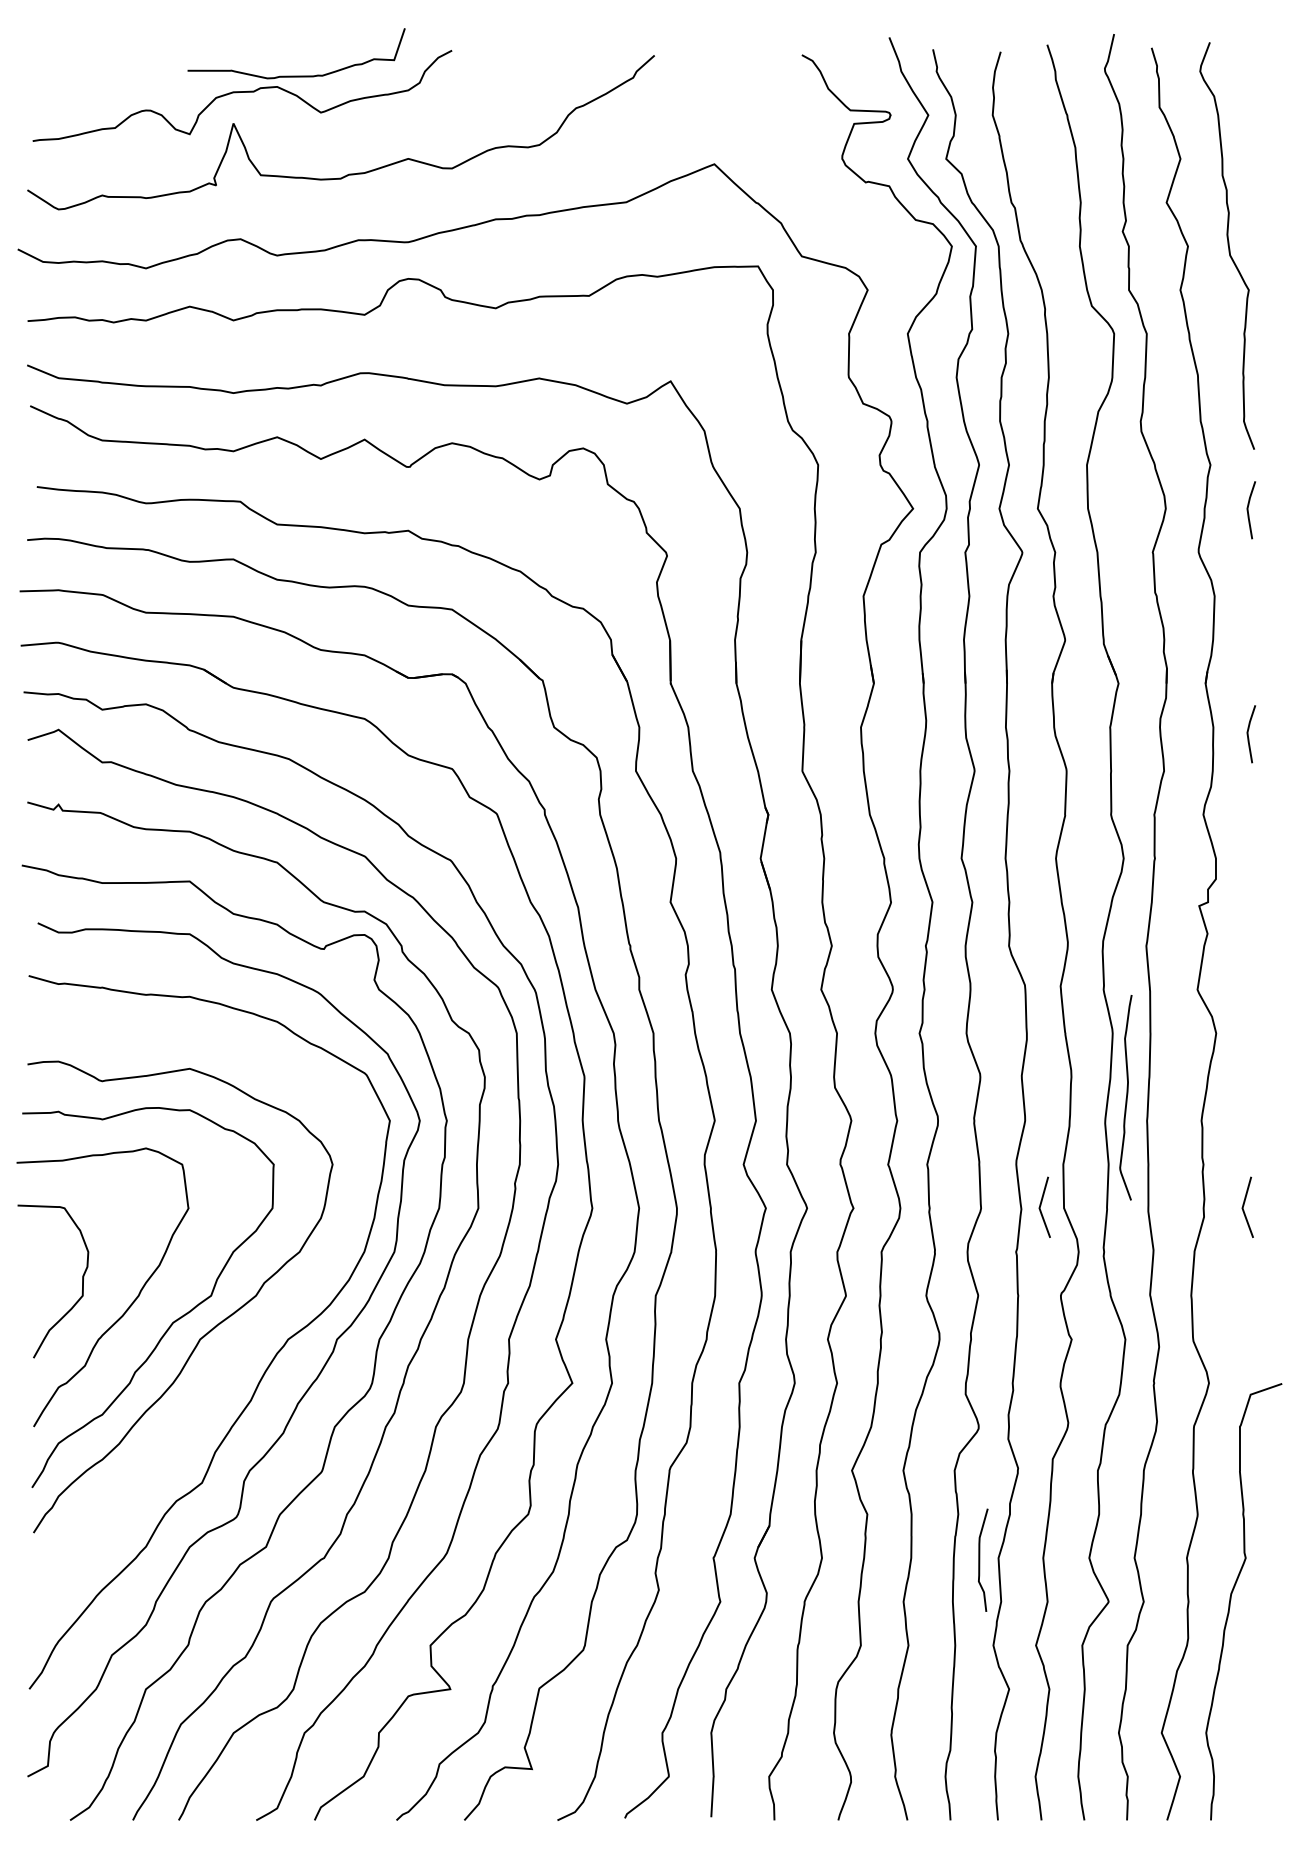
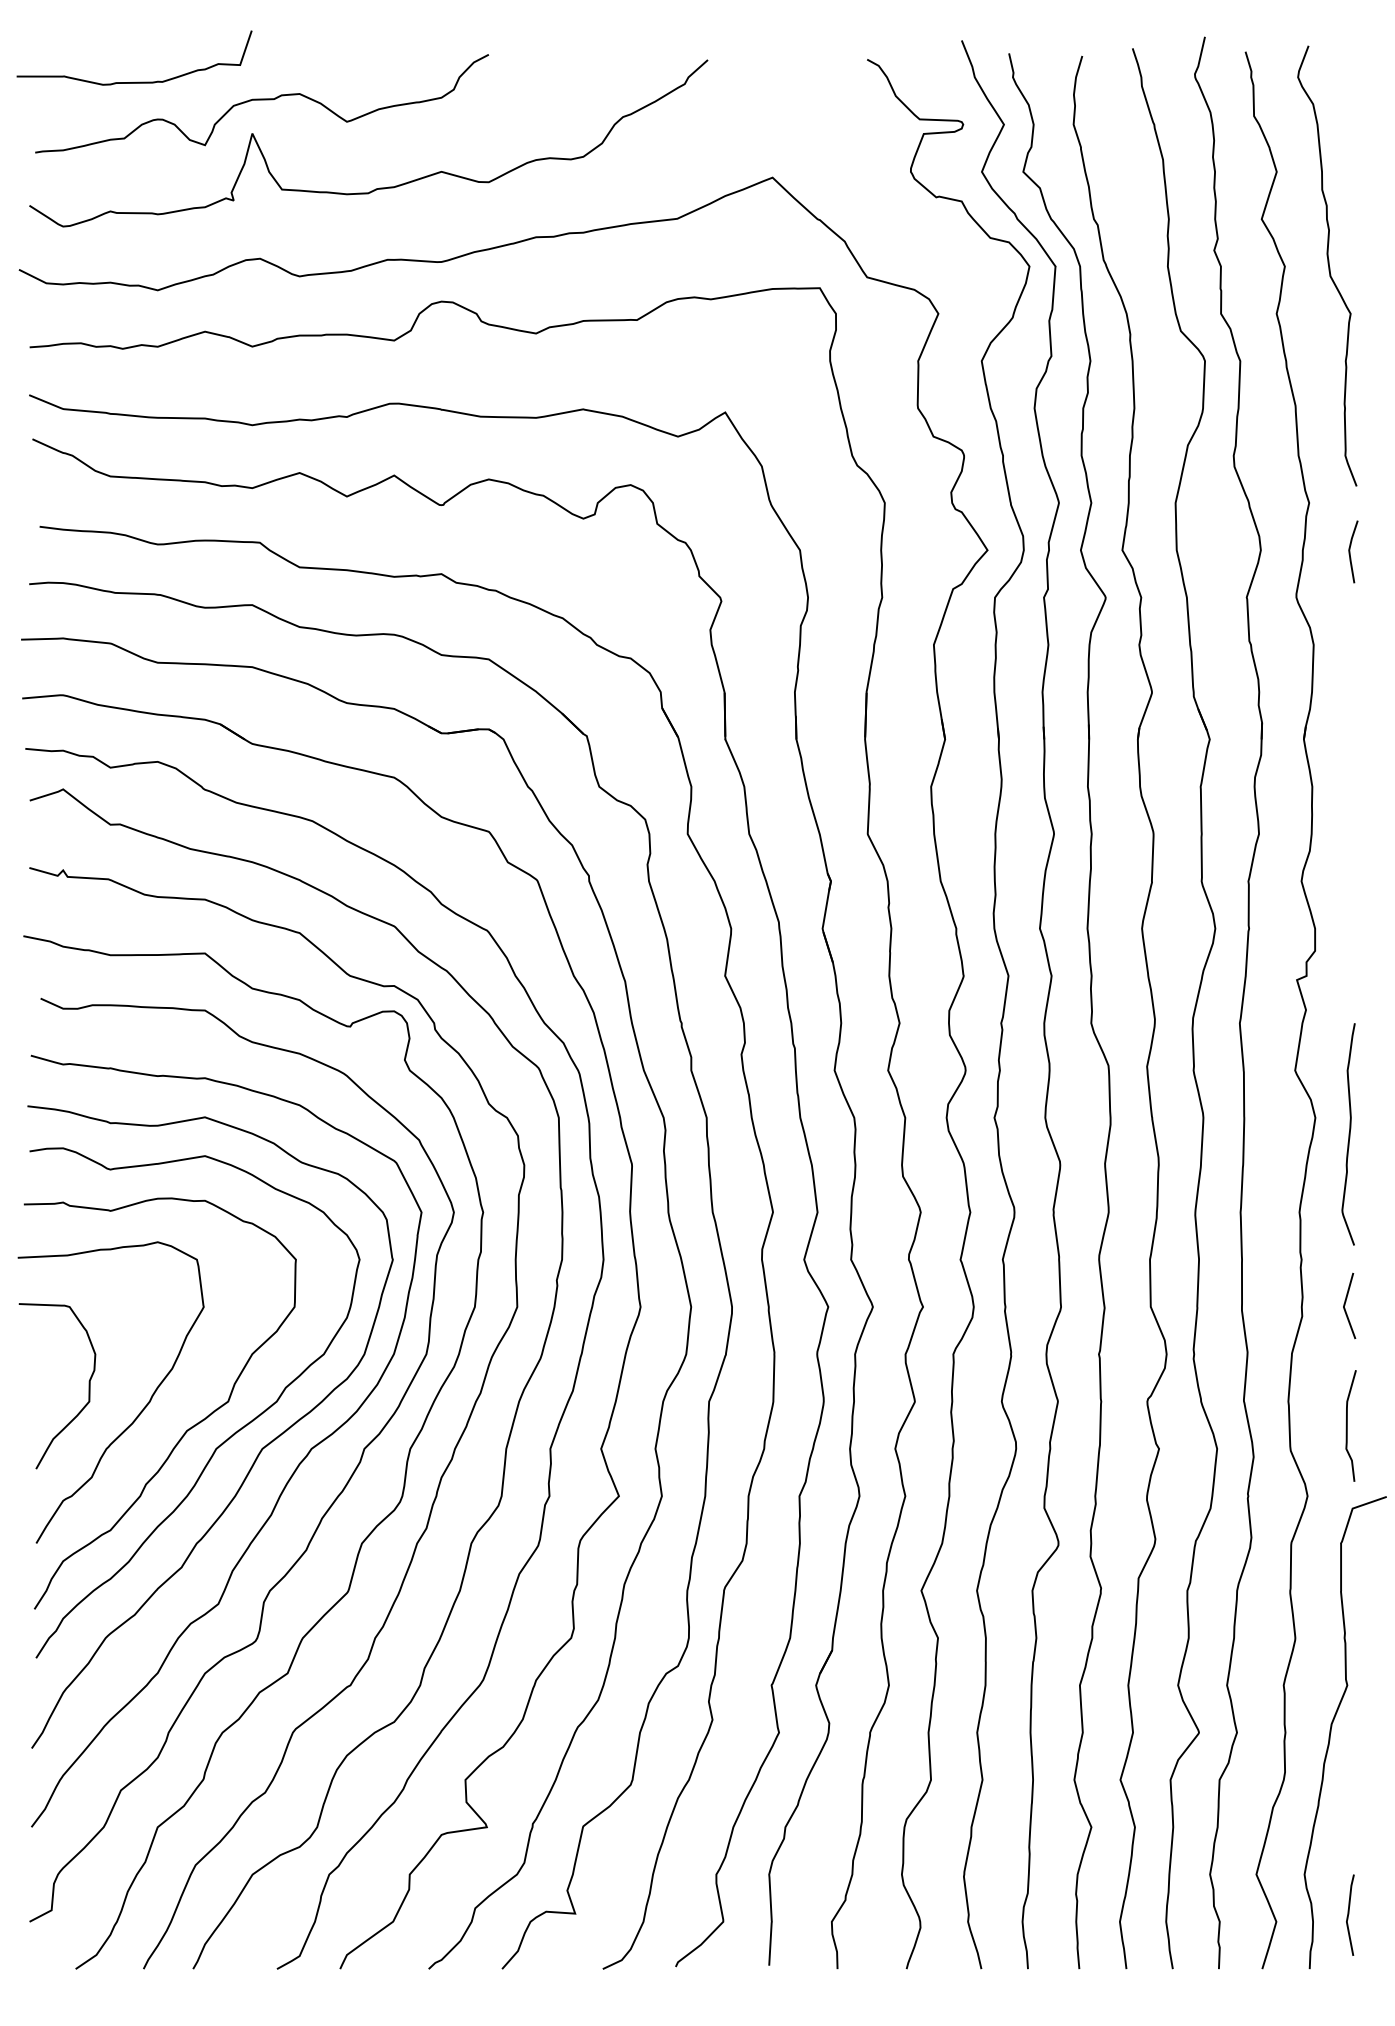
curve: (296, 75) -> (134, 81), moved
line: (1248, 734) -> (1350, 794), removed
curve: (1126, 1097) -> (1349, 1134), moved
line: (1041, 1205) -> (1126, 1303), removed
curve: (239, 1342) -> (258, 1452), added
curve: (980, 1559) -> (1348, 1425), moved
curve: (1247, 1770) -> (1349, 1915), added

